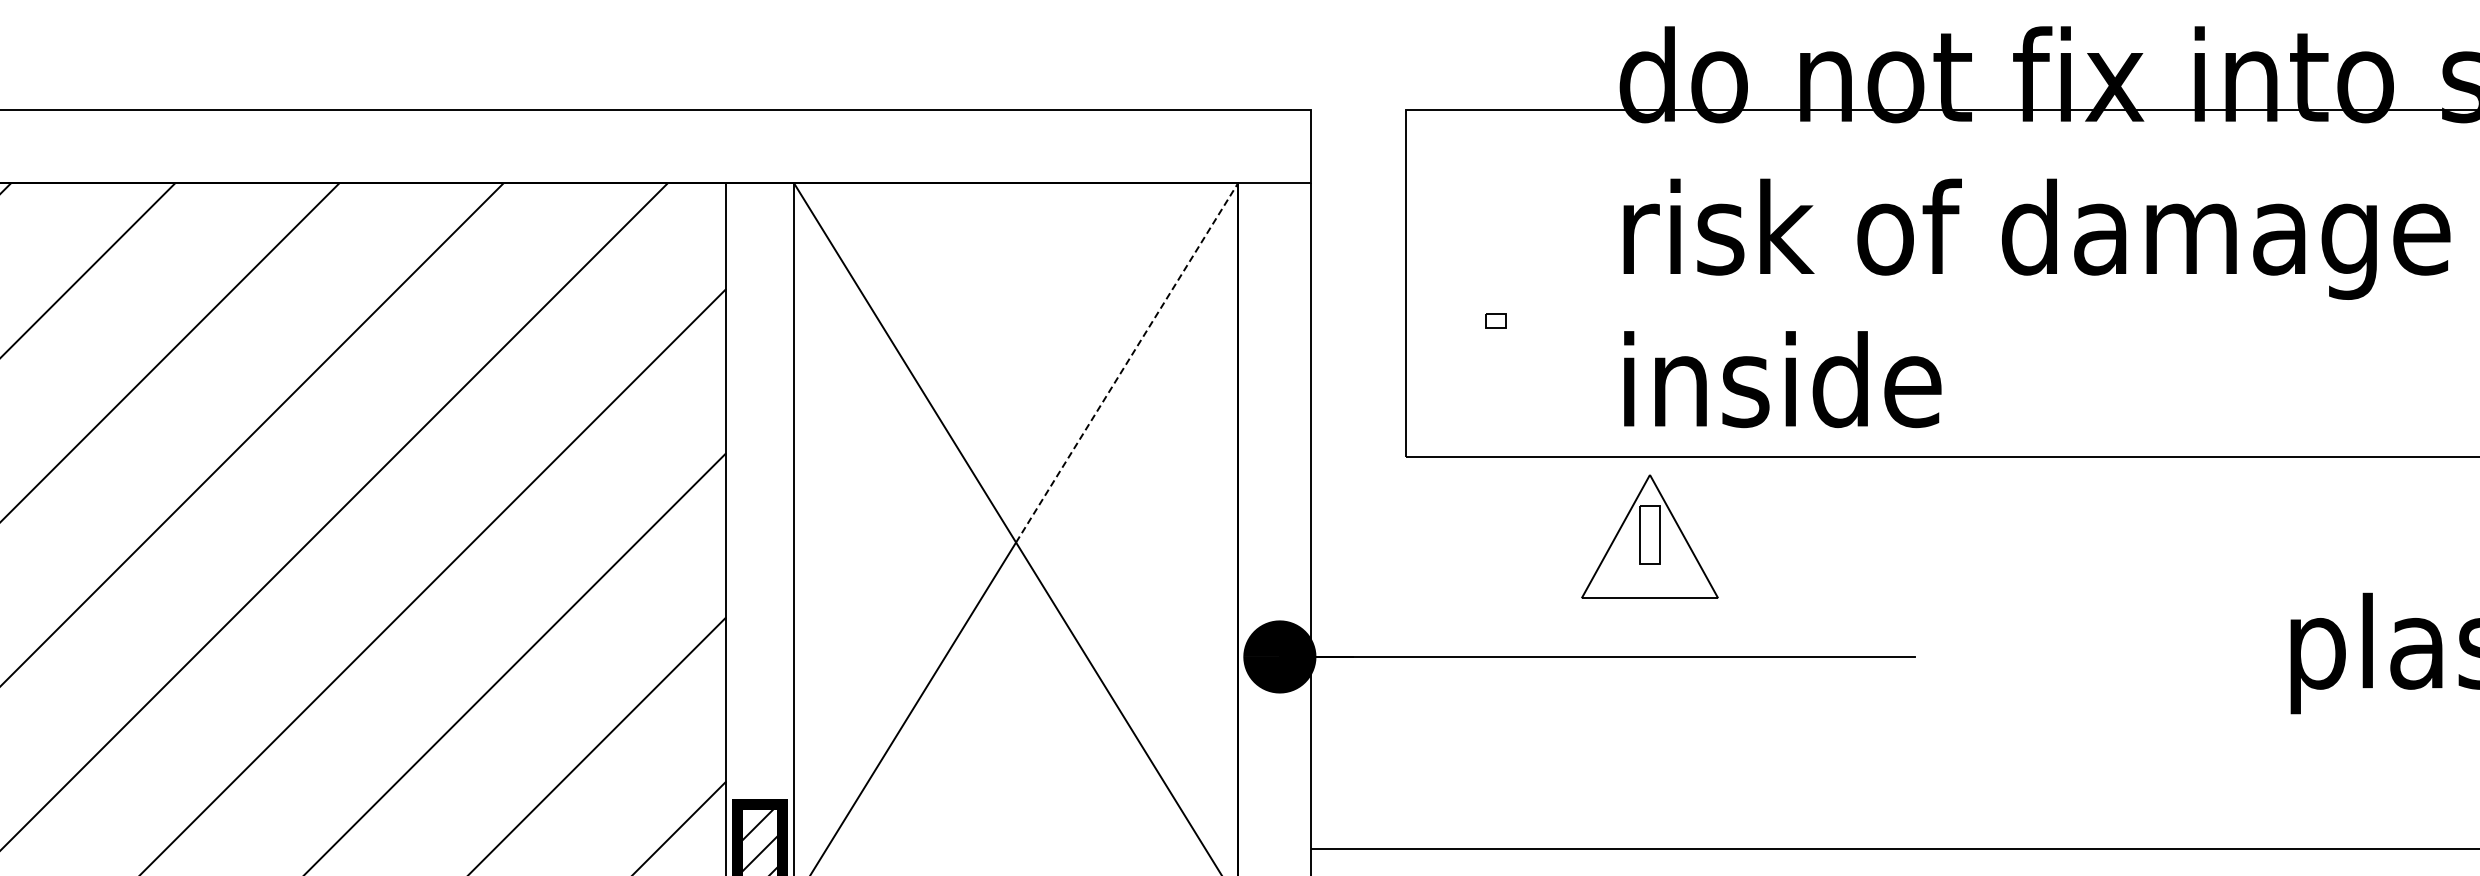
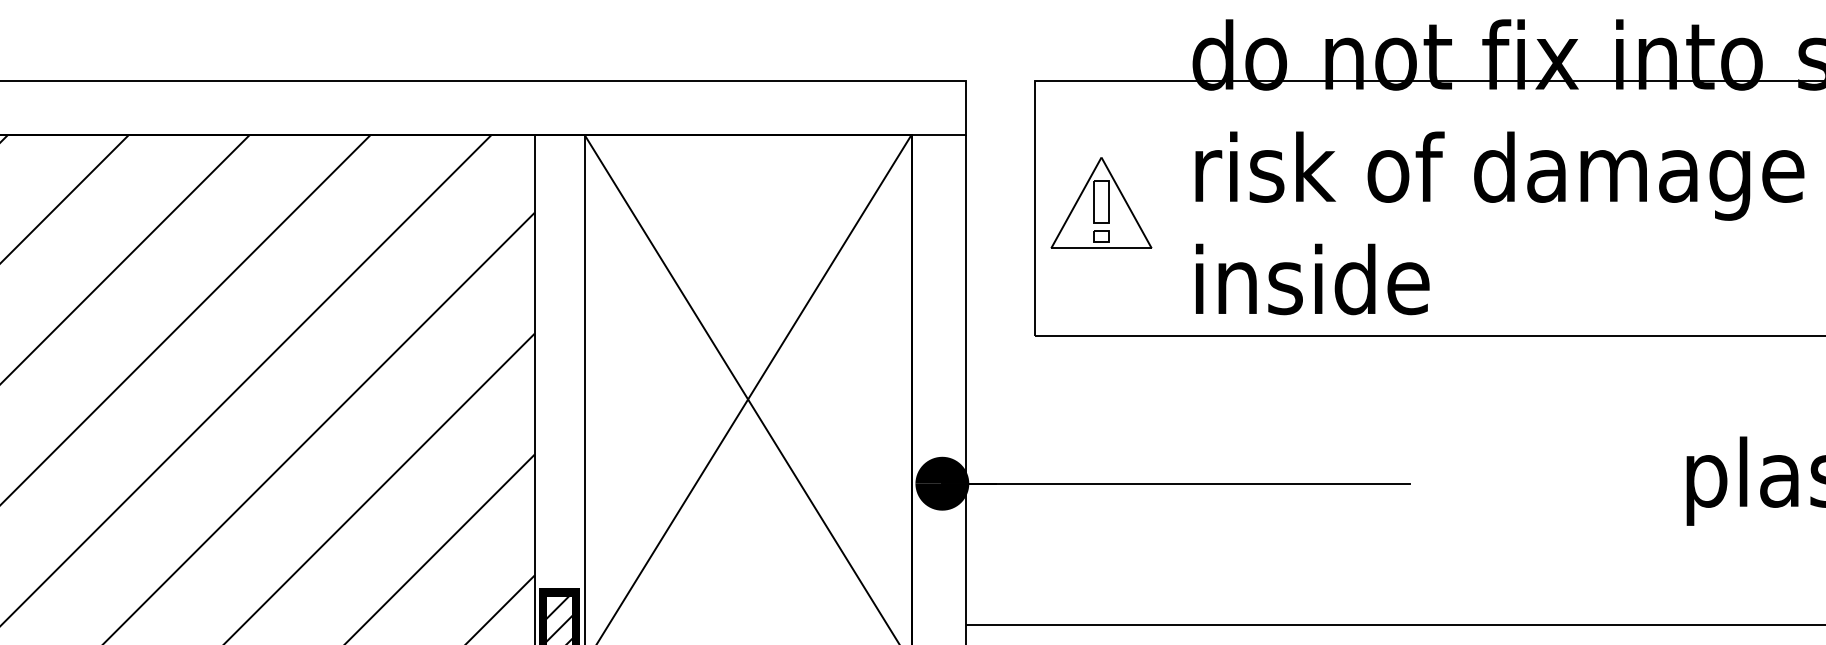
line: (1127, 362) -> (830, 266), dashed -> solid
part: (1649, 536) -> (1101, 202), moved

